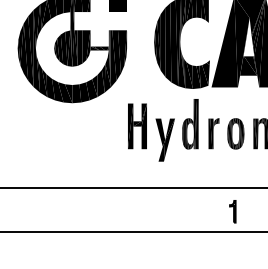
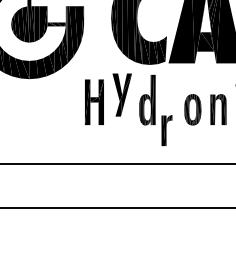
part: (213, 133) -> (166, 130), moved
part: (164, 139) -> (121, 94), moved
part: (232, 211) -> (189, 187), removed

